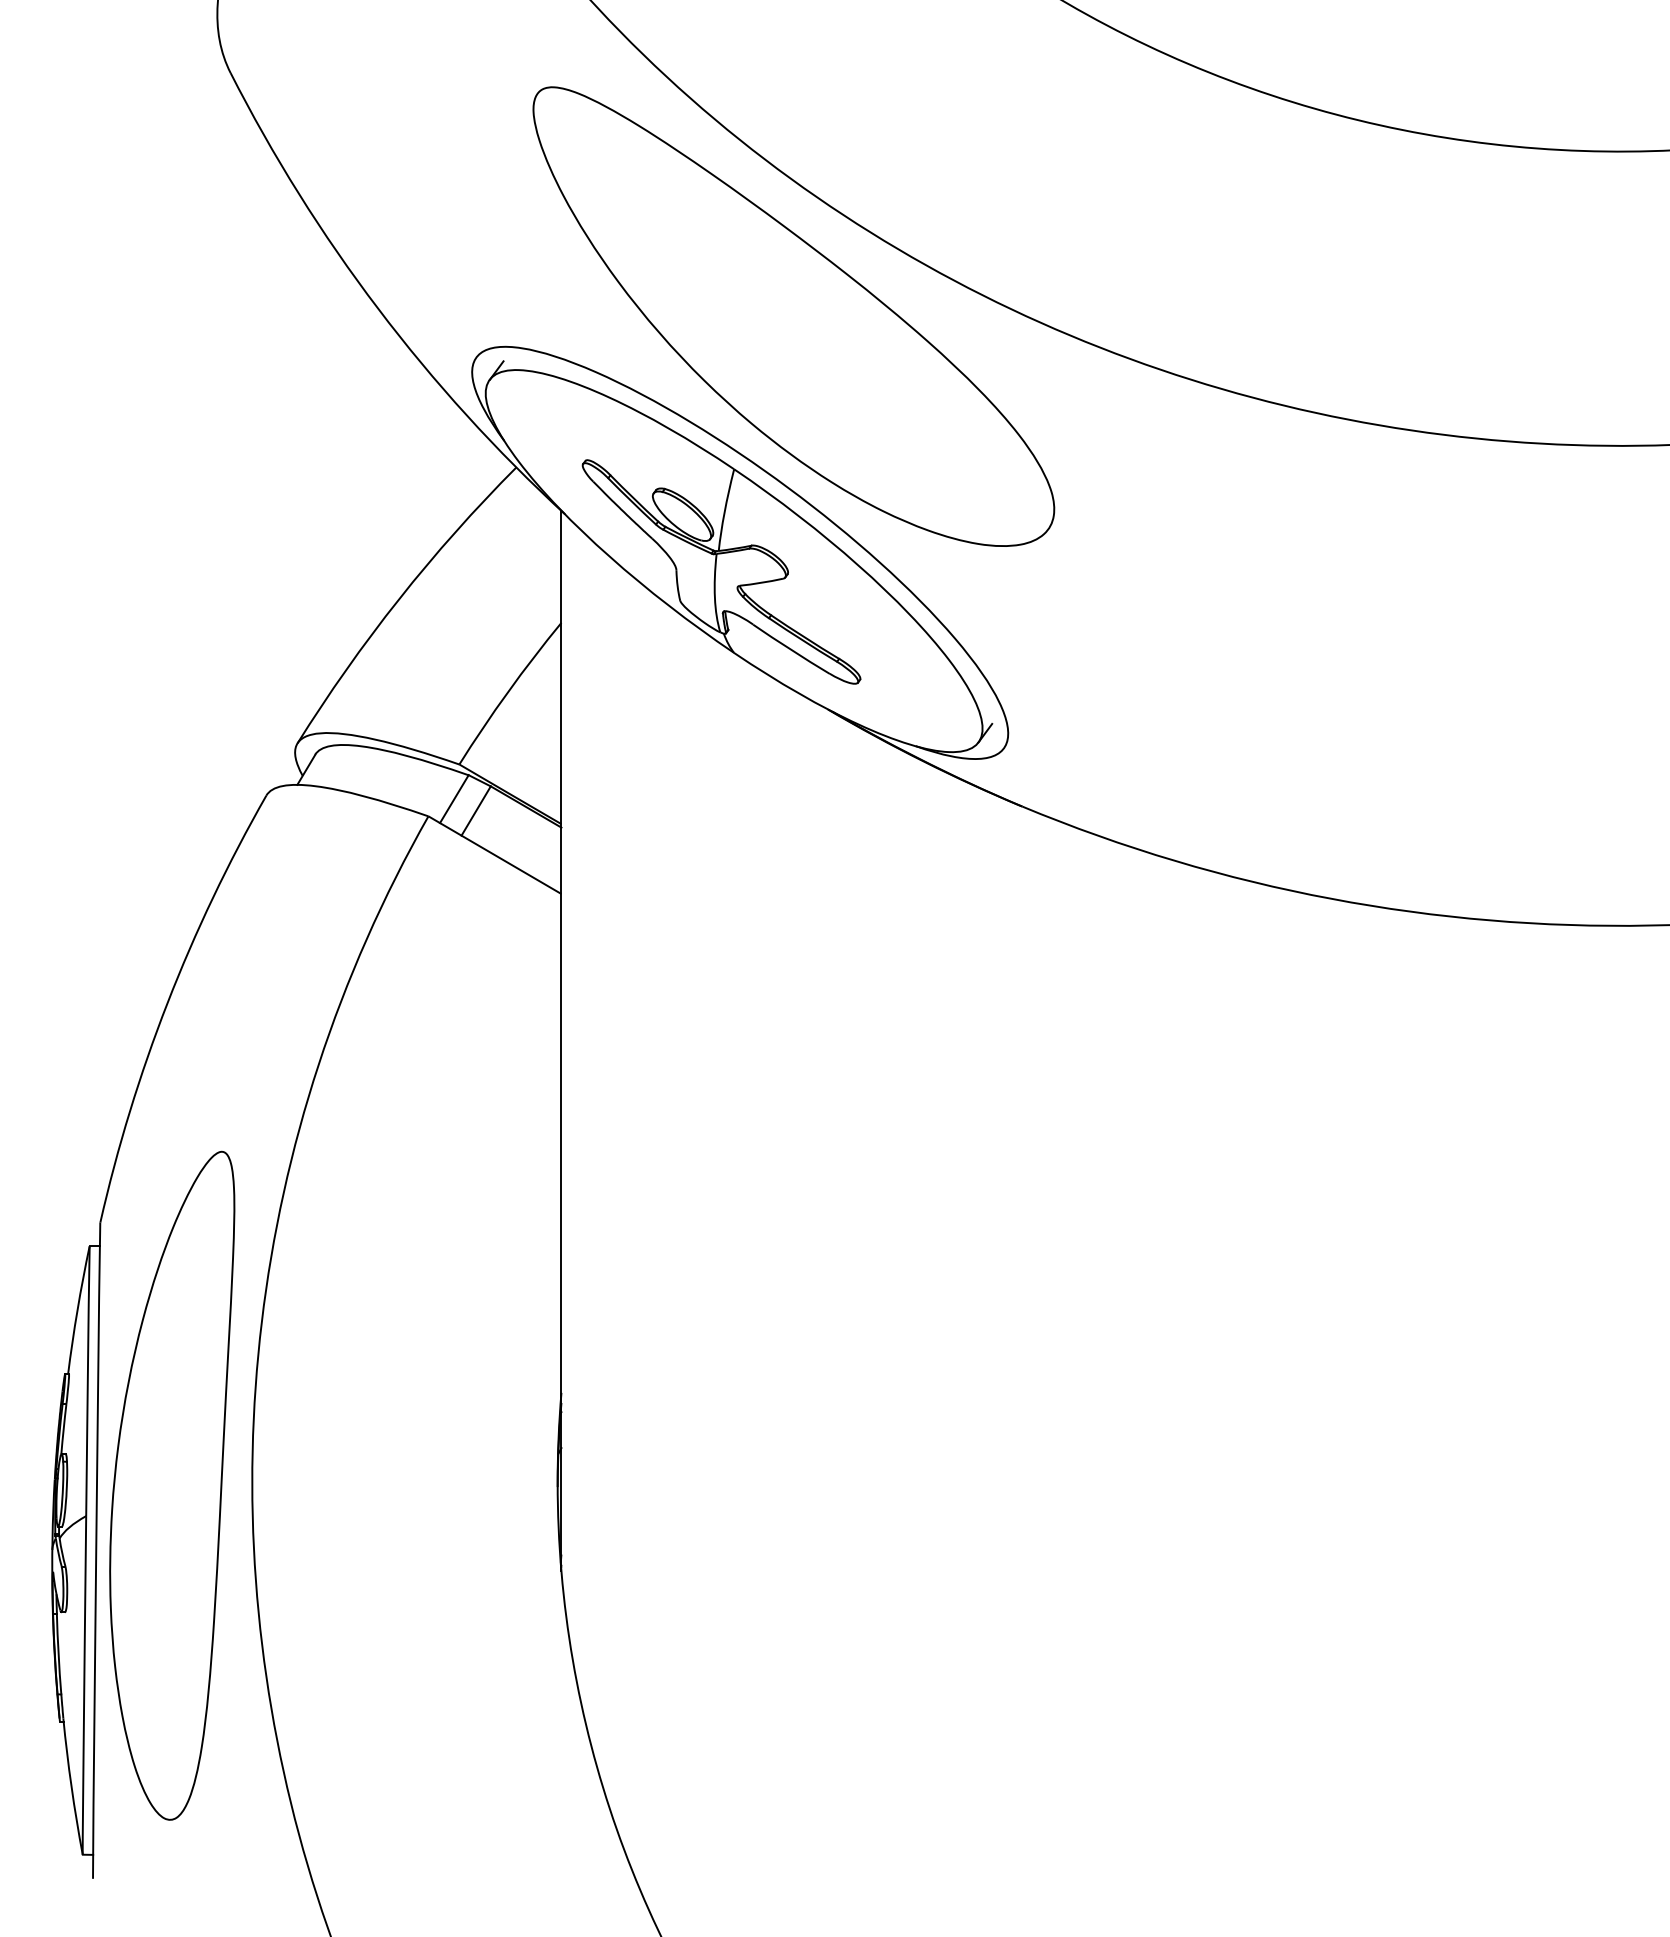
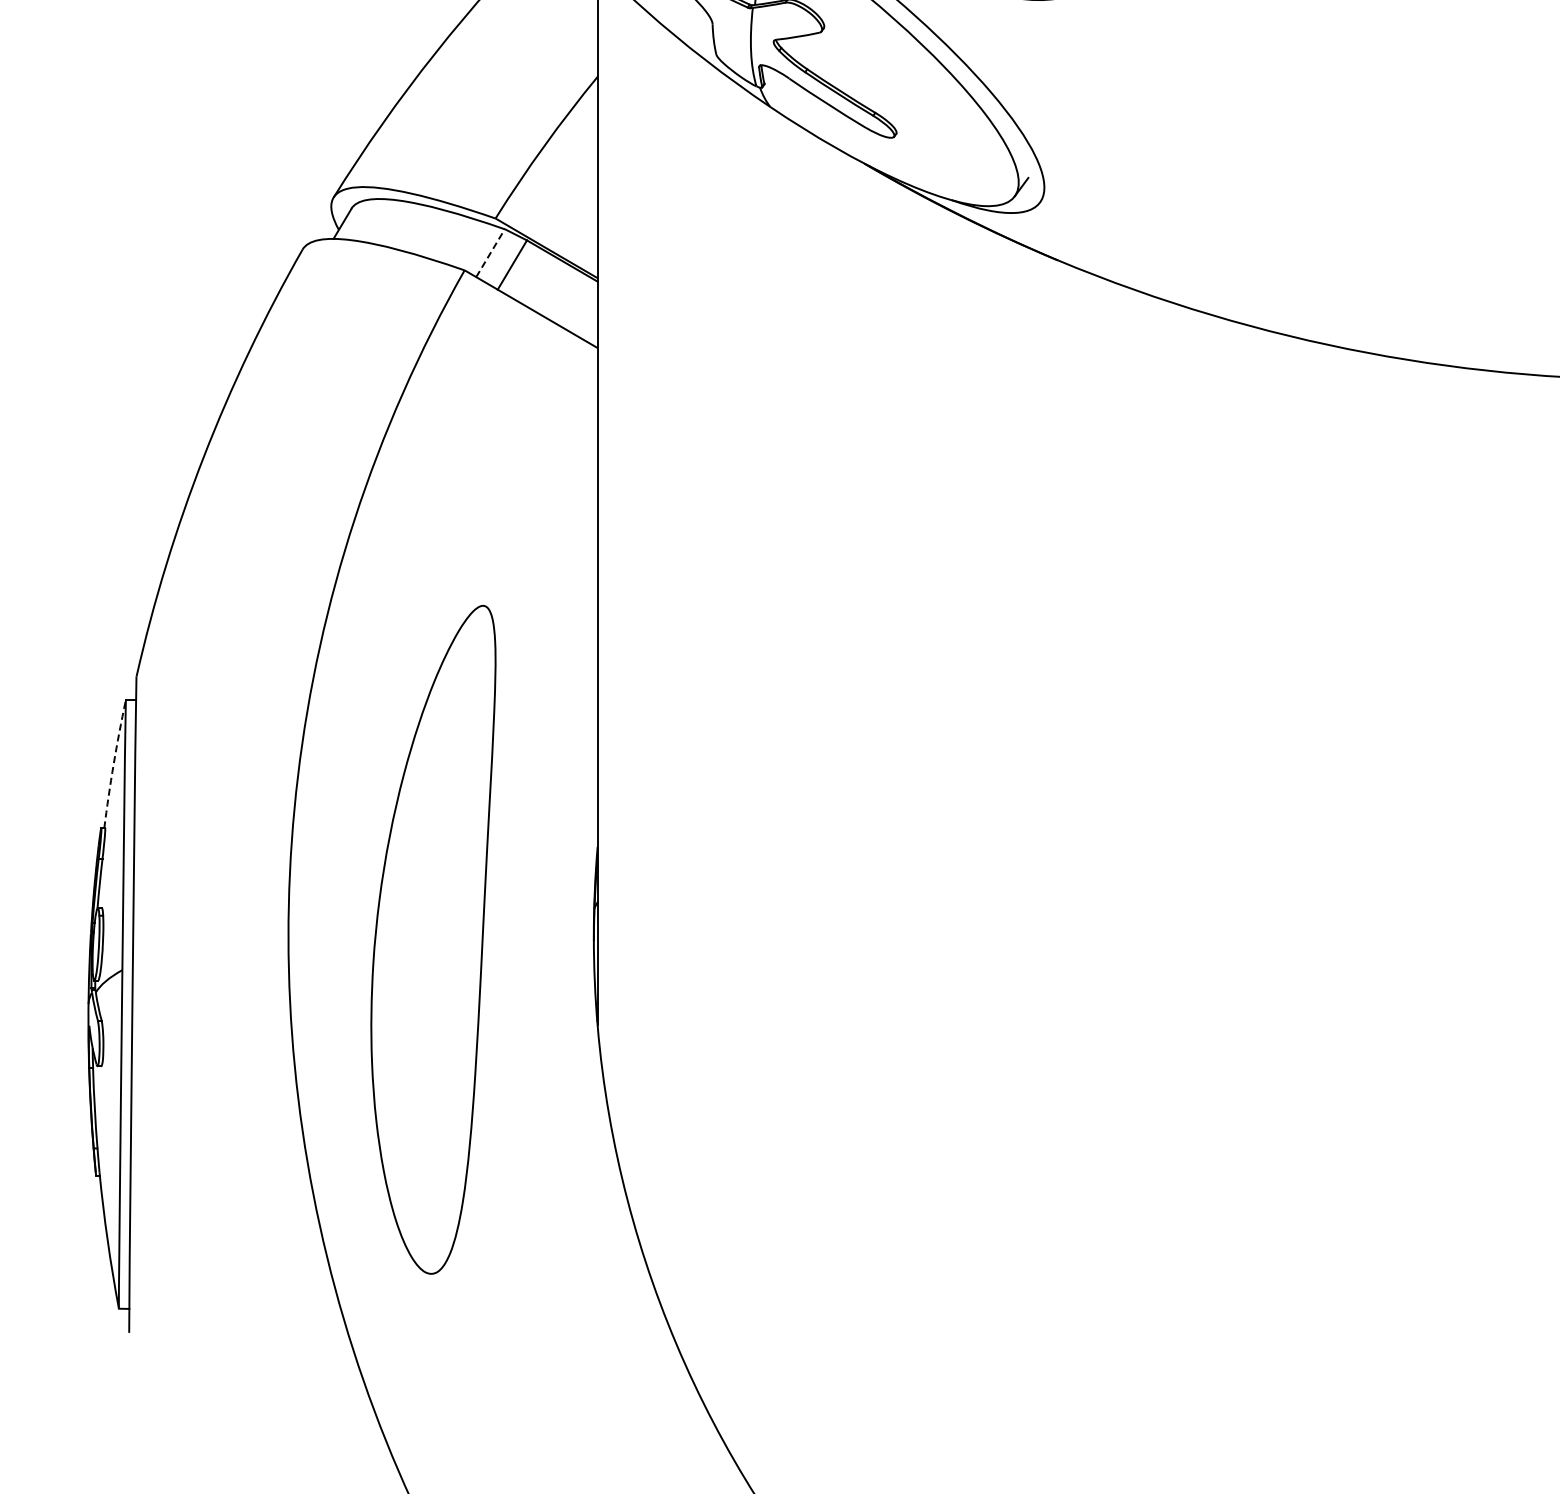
line: (454, 799) -> (490, 253), solid -> dashed
arc: (77, 1310) -> (113, 764), solid -> dashed
part: (172, 1485) -> (433, 939), moved

